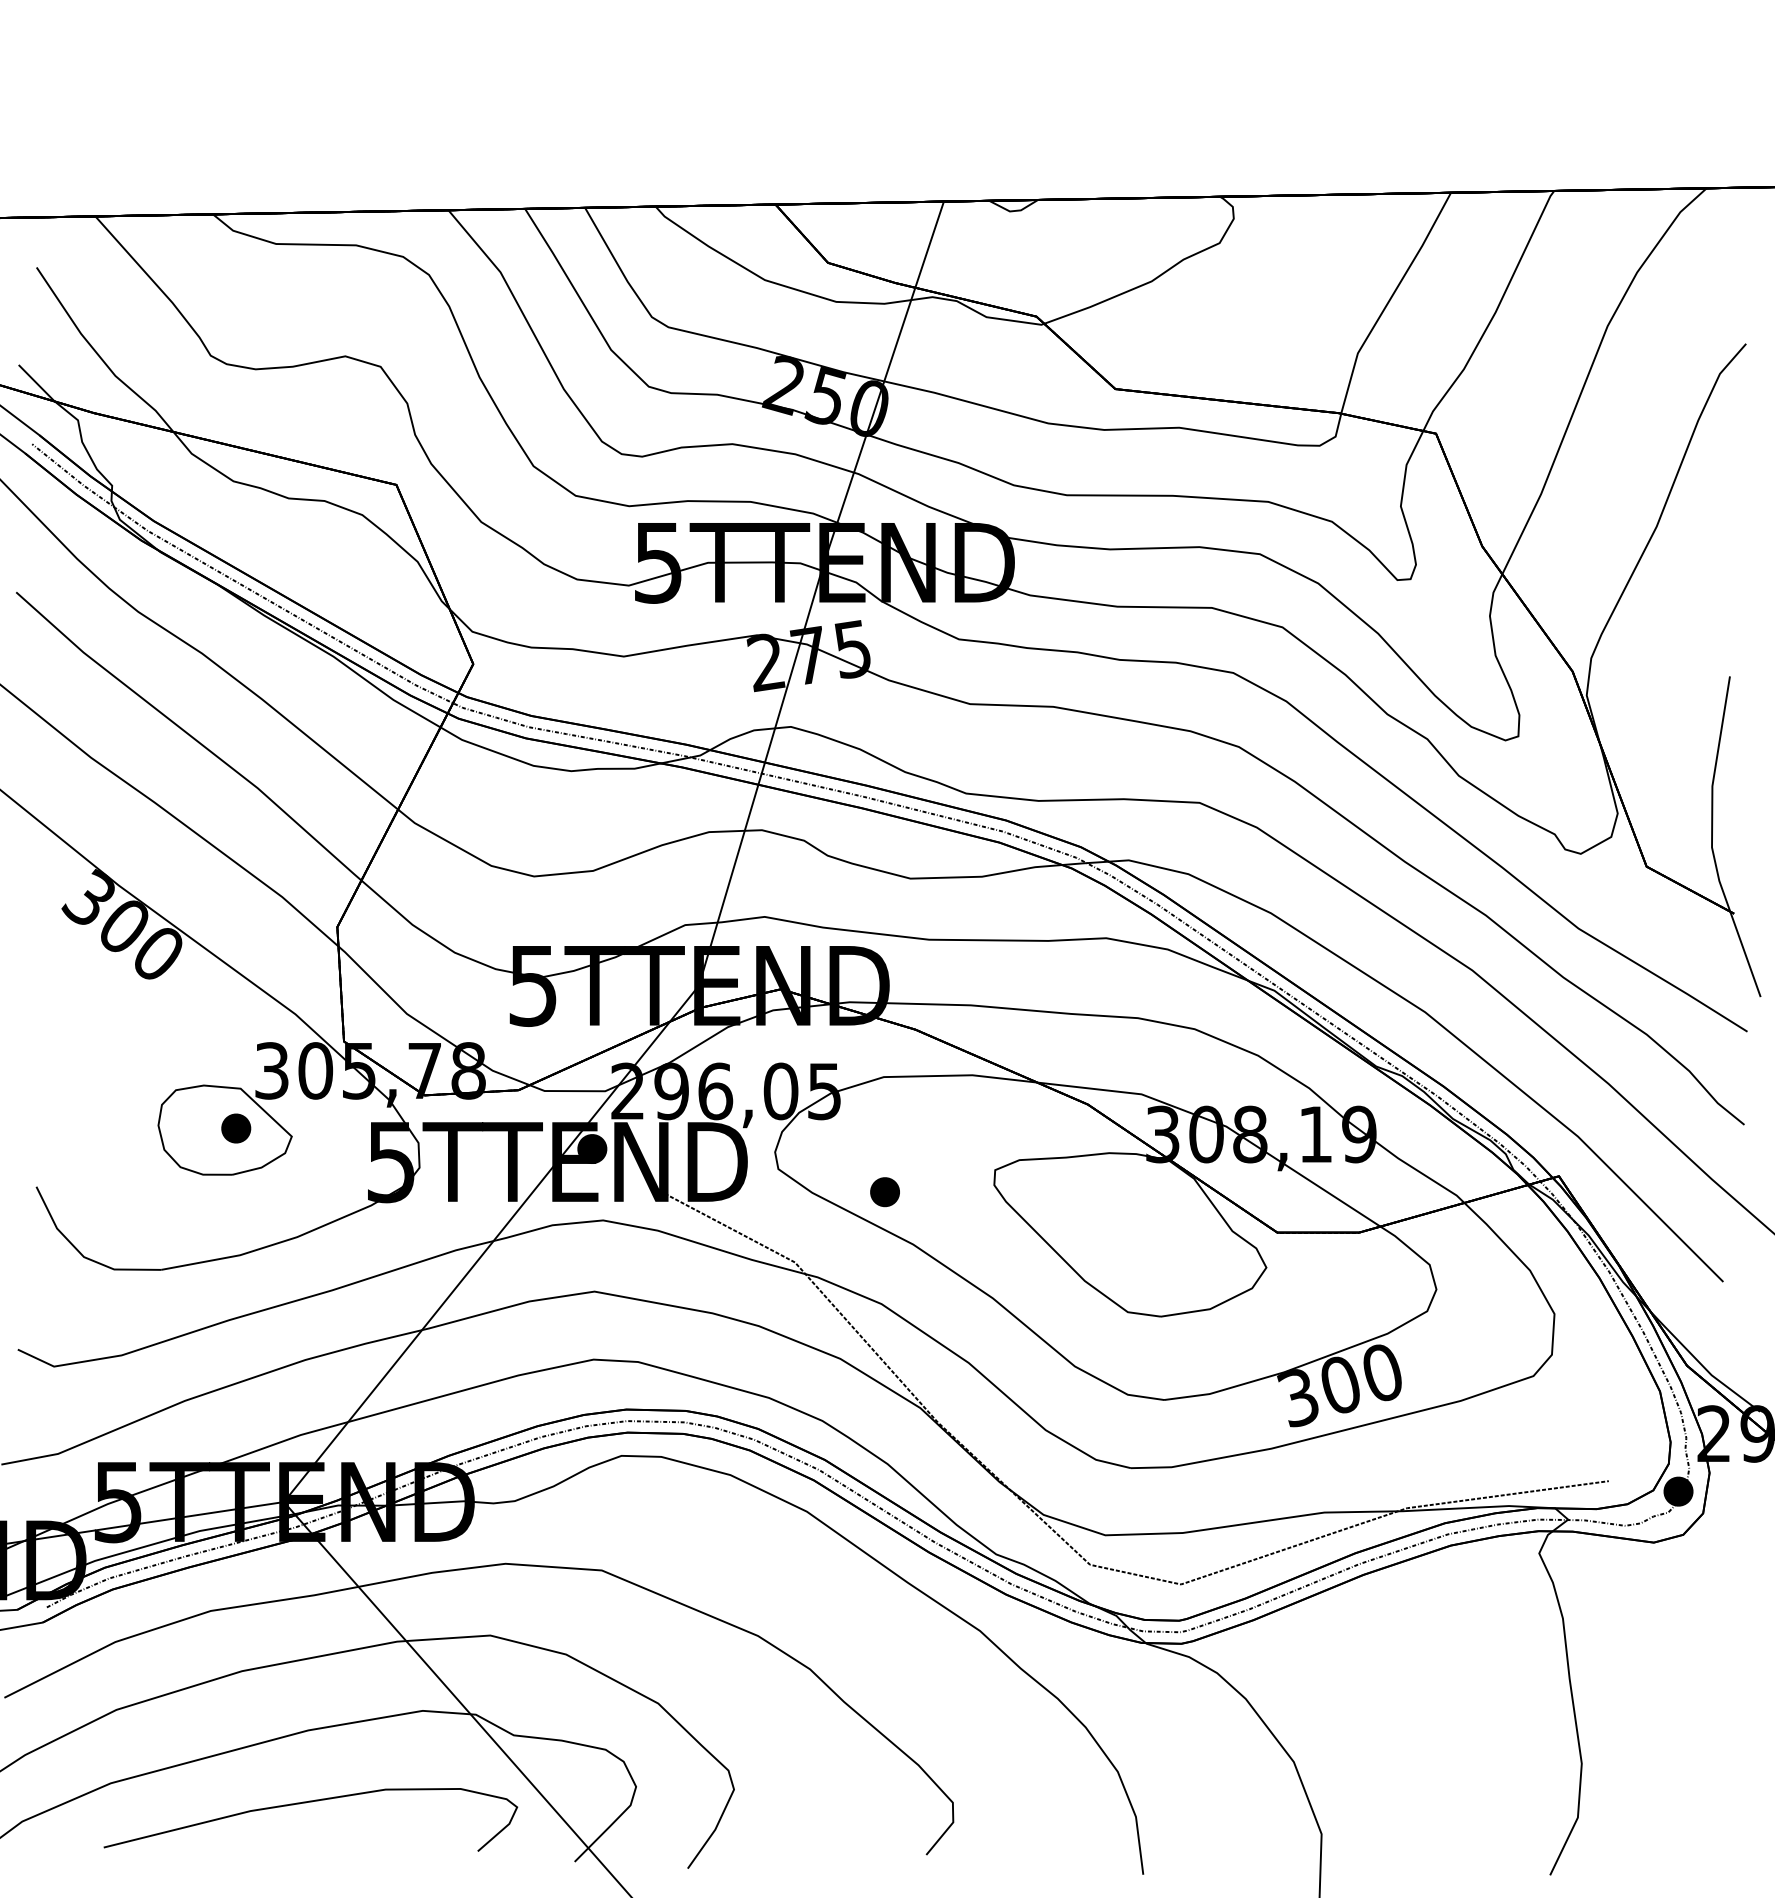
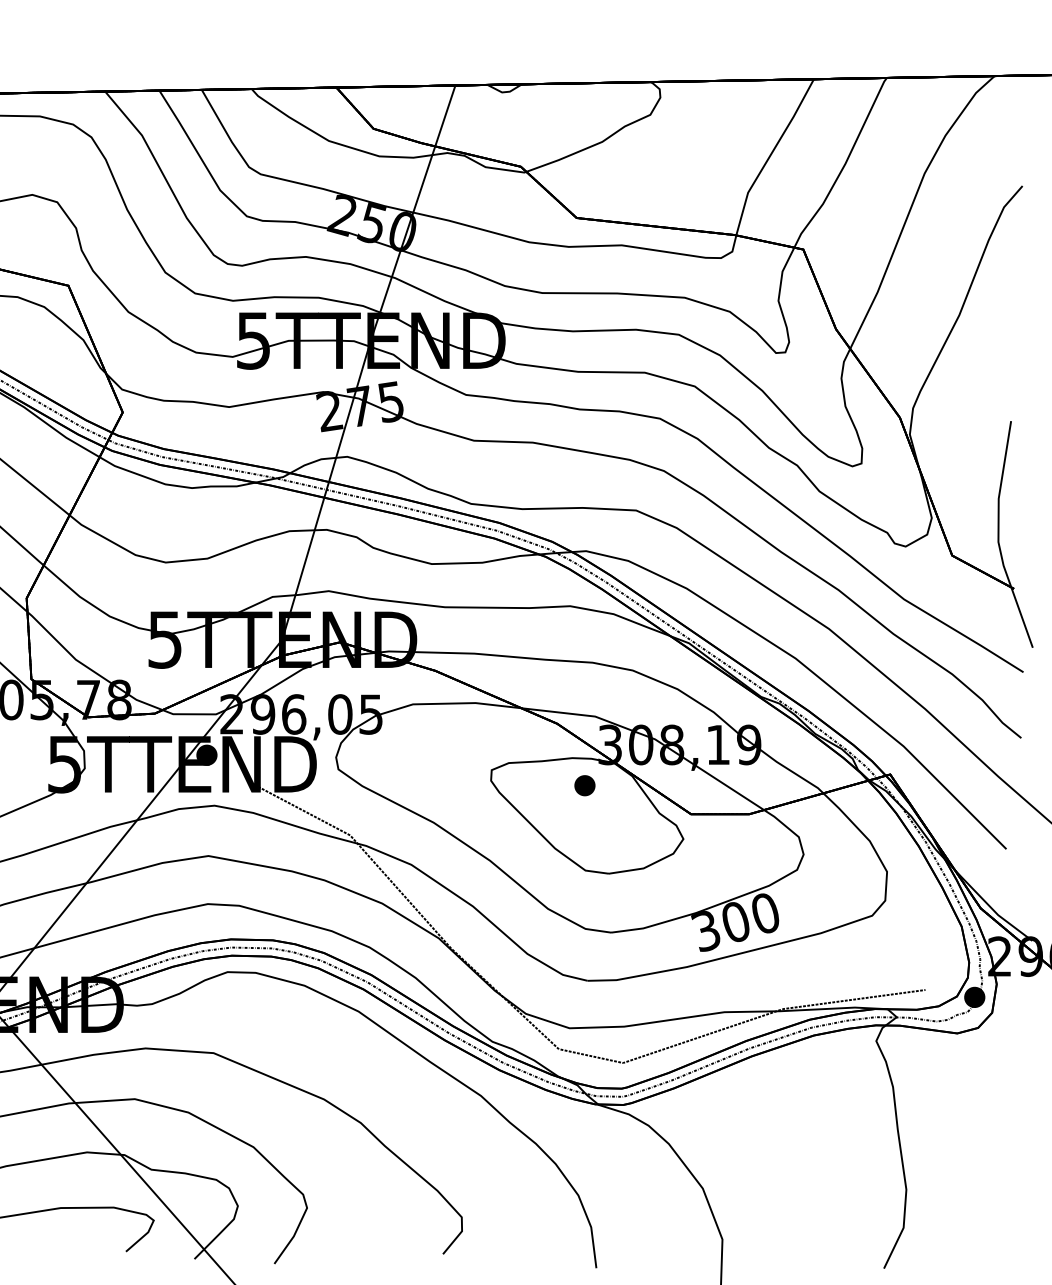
part: (884, 1192) -> (584, 785), moved

